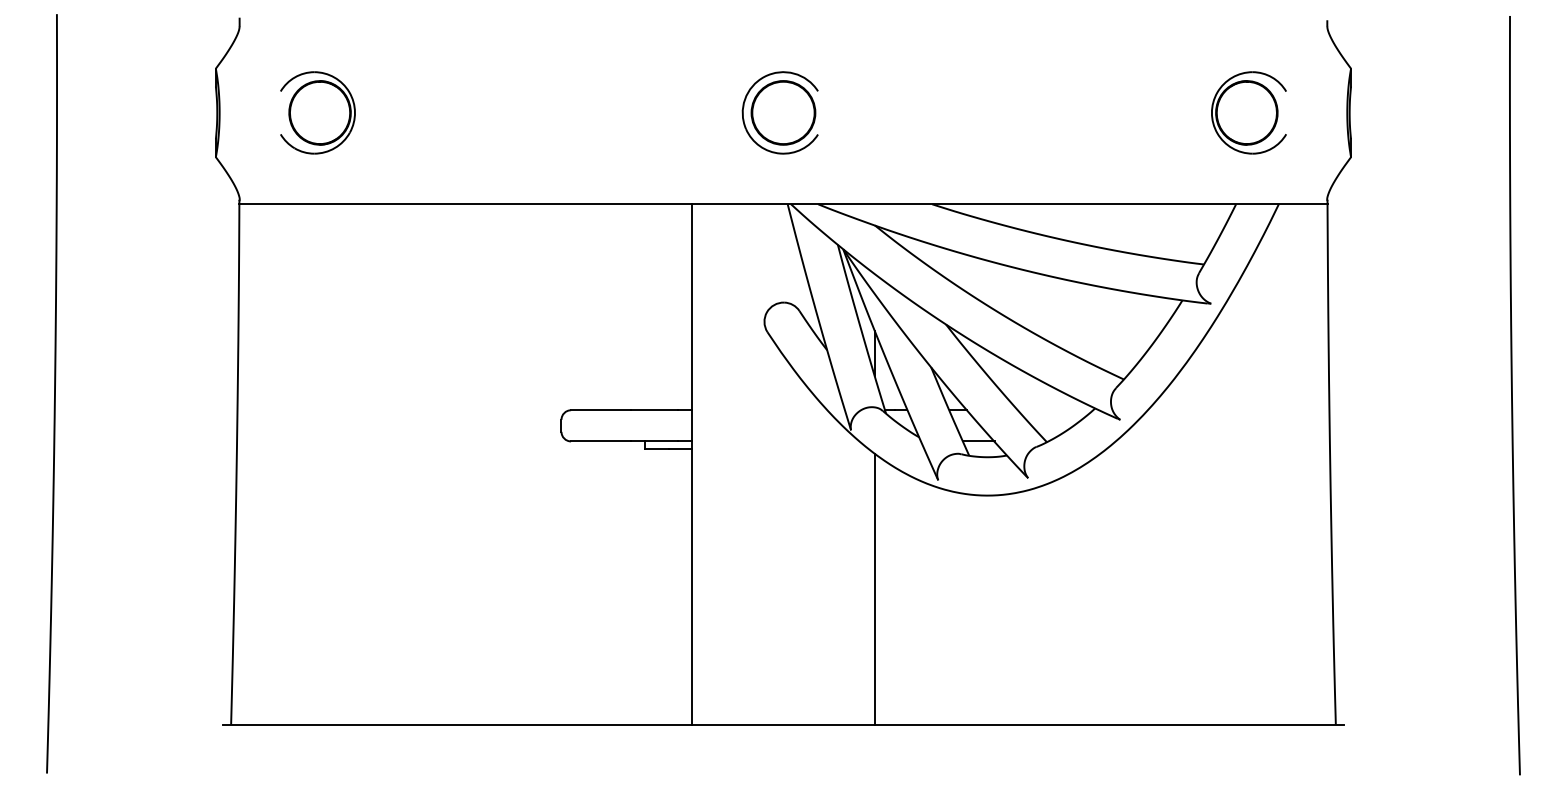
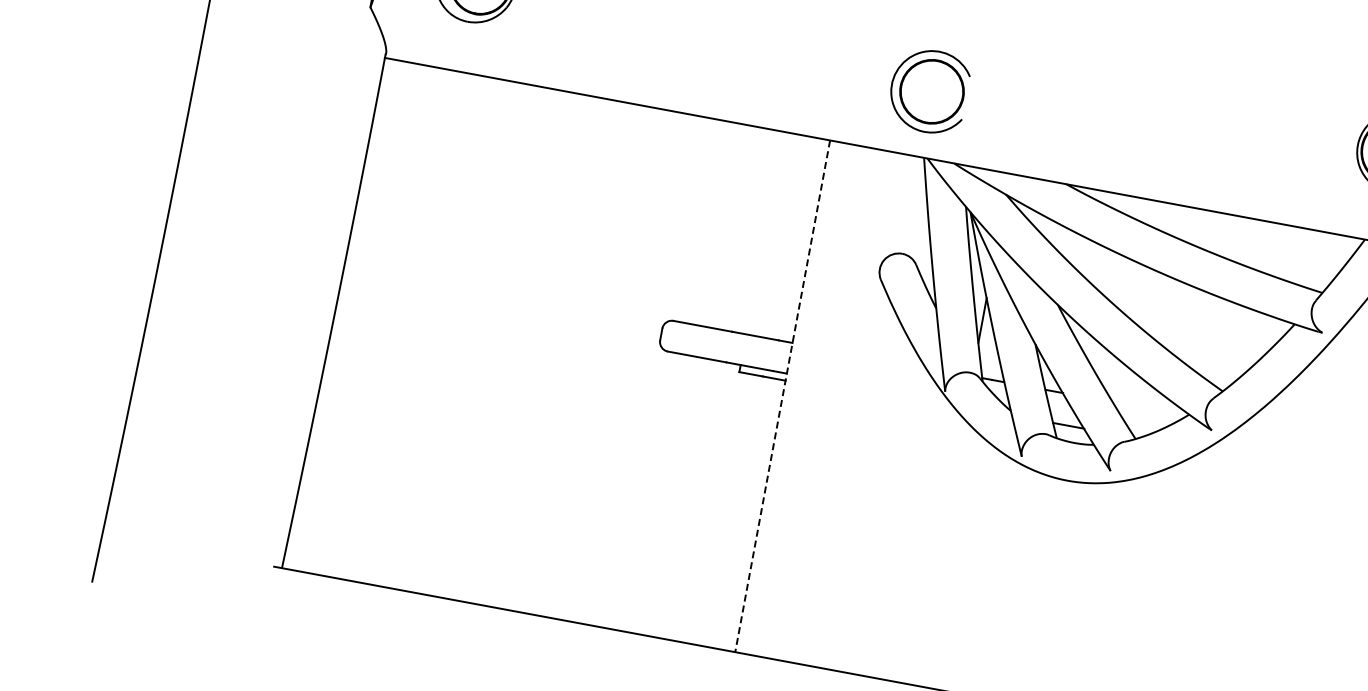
part: (779, 112) -> (928, 90), moved
line: (692, 465) -> (782, 397), solid -> dashed
line: (874, 588) -> (939, 551), removed

